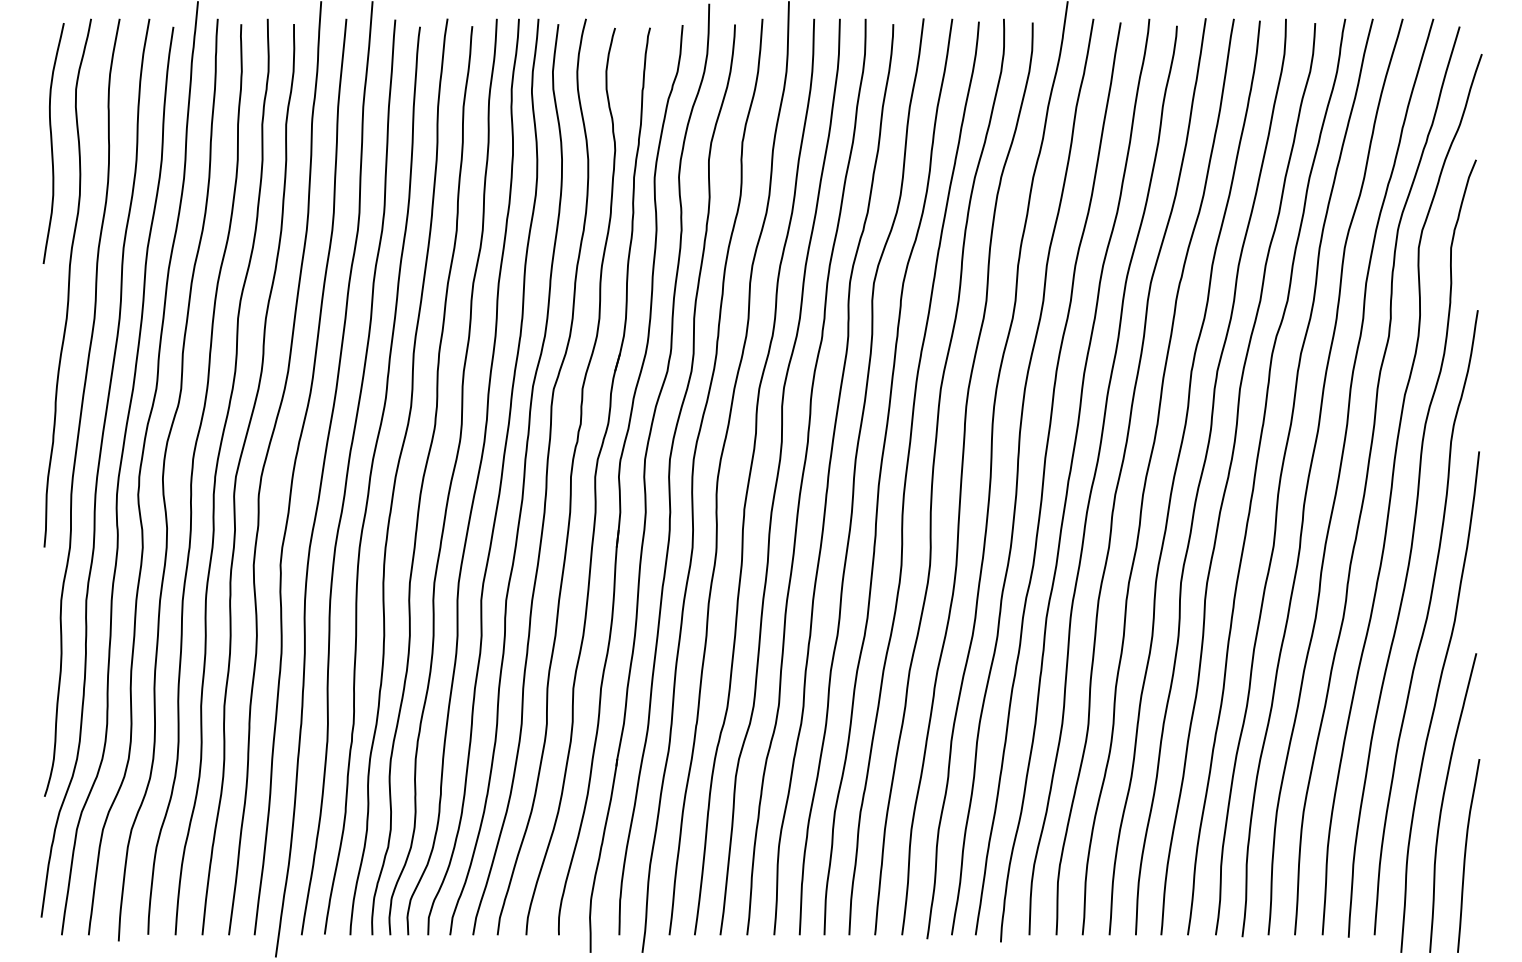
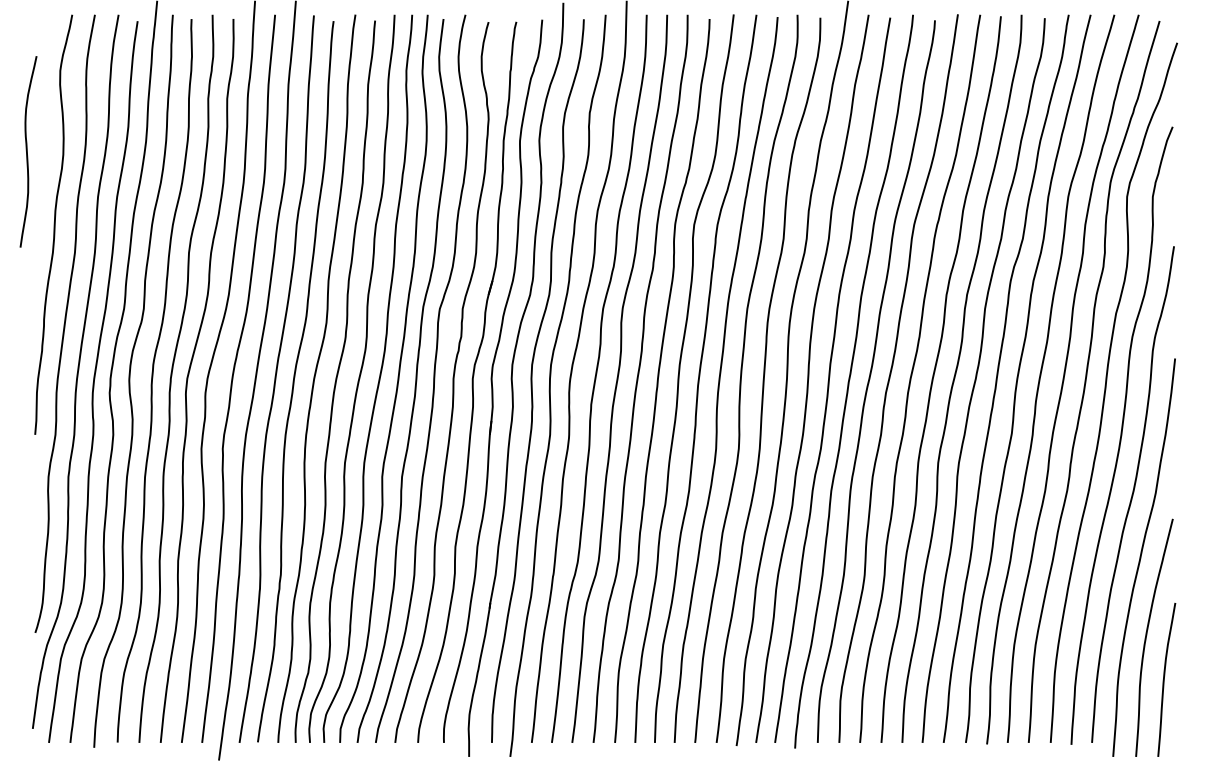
curve: (52, 143) -> (27, 151), moved

